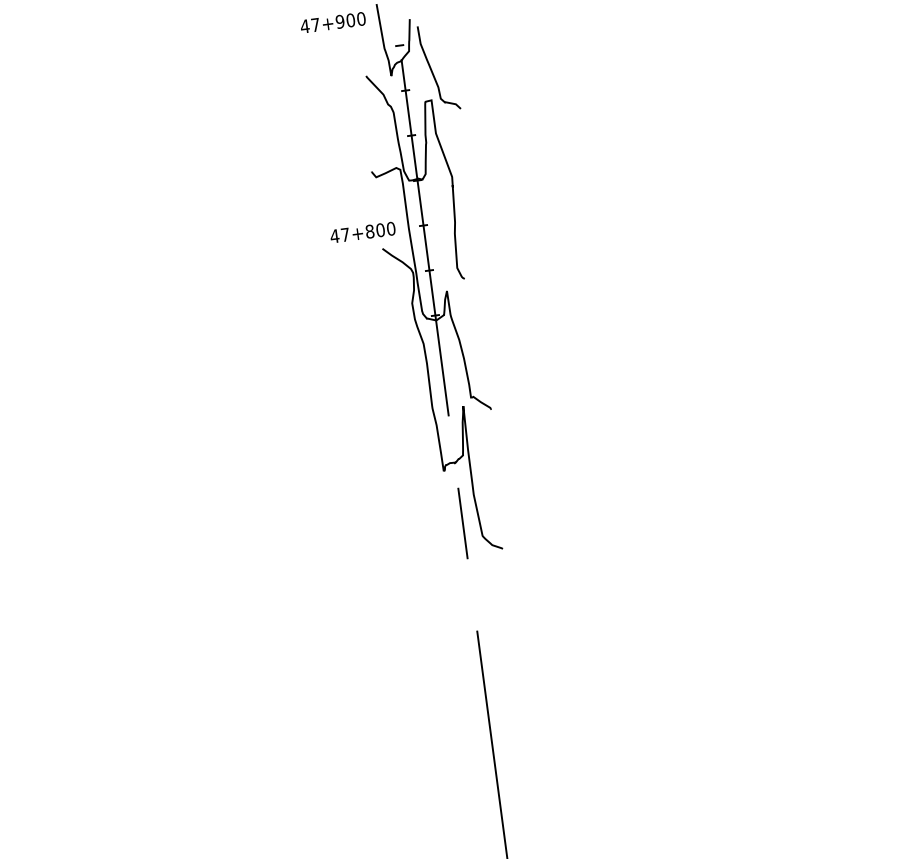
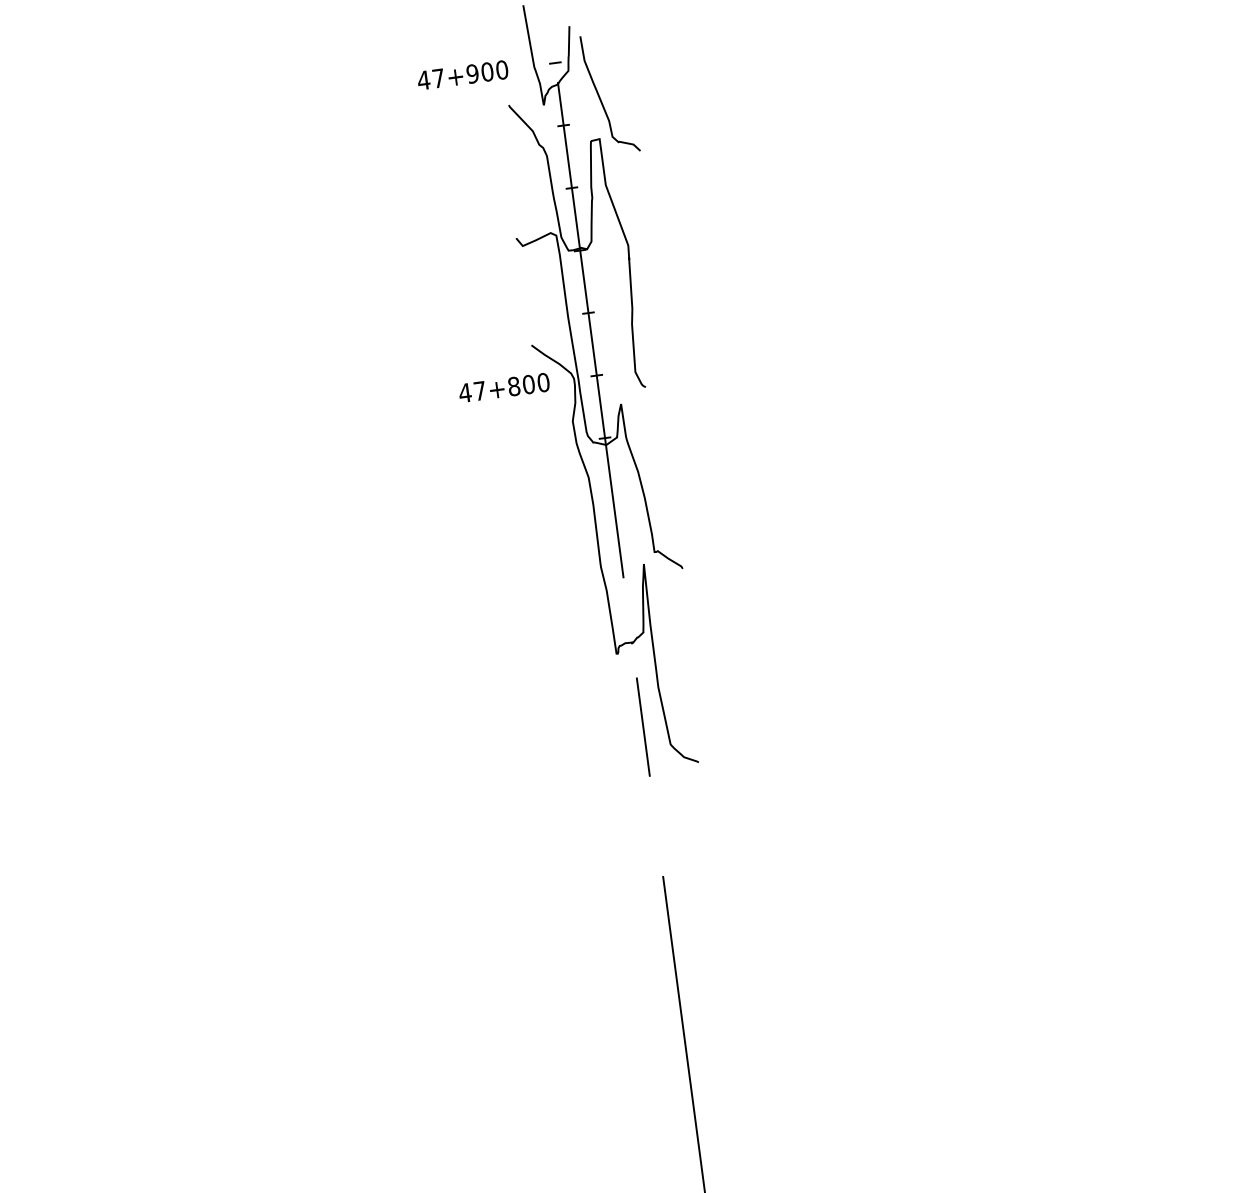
text: (333, 22) -> (463, 74), moved
text: (363, 232) -> (504, 387), moved

